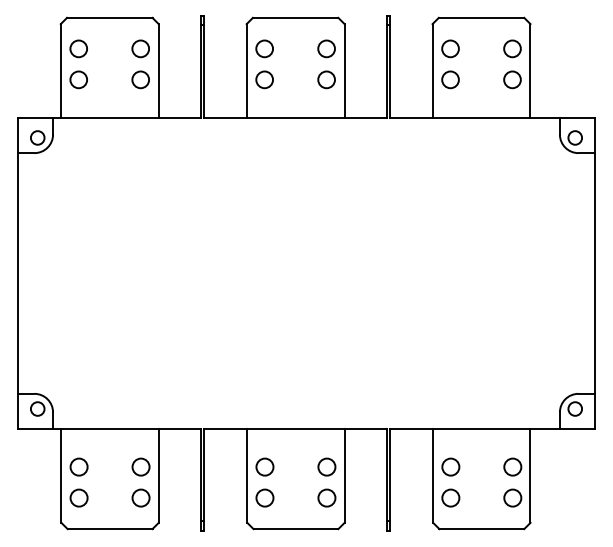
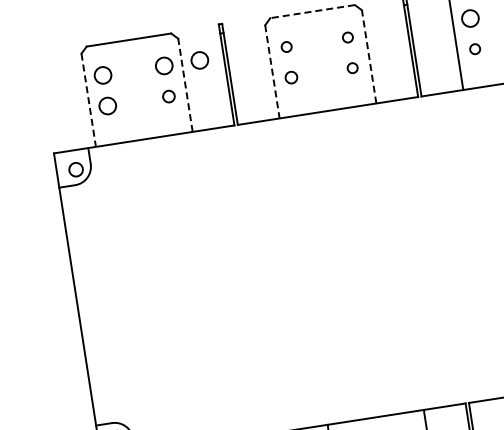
line: (295, 17) -> (312, 11), solid -> dashed
circle: (176, 48) -> (199, 60), added
circle: (264, 48) -> (286, 46), size x0.6
circle: (326, 48) -> (347, 37), size x0.6
line: (158, 70) -> (185, 84), solid -> dashed
line: (344, 70) -> (368, 56), solid -> dashed
line: (60, 71) -> (88, 100), solid -> dashed
line: (246, 71) -> (272, 72), solid -> dashed
circle: (140, 79) -> (168, 96), size x0.7
circle: (264, 79) -> (291, 77), size x0.7
circle: (326, 79) -> (352, 67), size x0.6
circle: (450, 79) -> (475, 48), size x0.6

